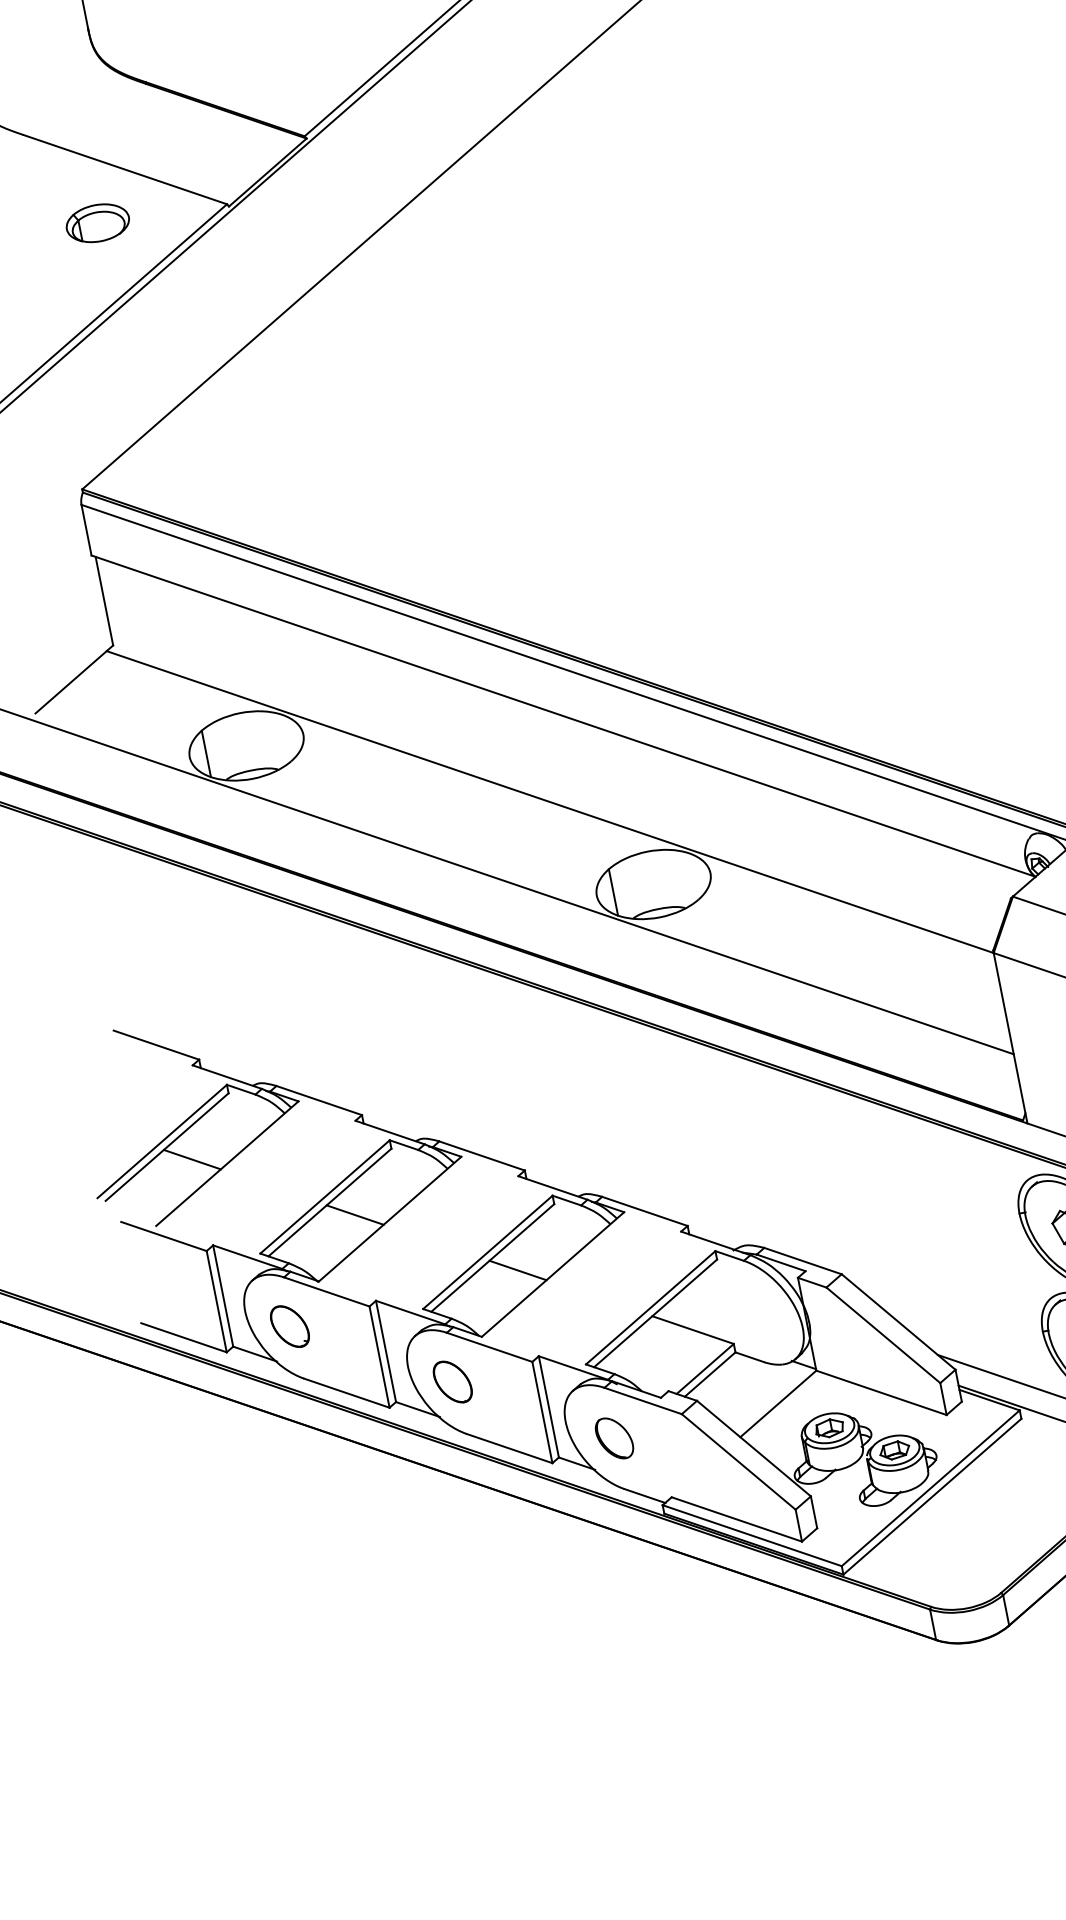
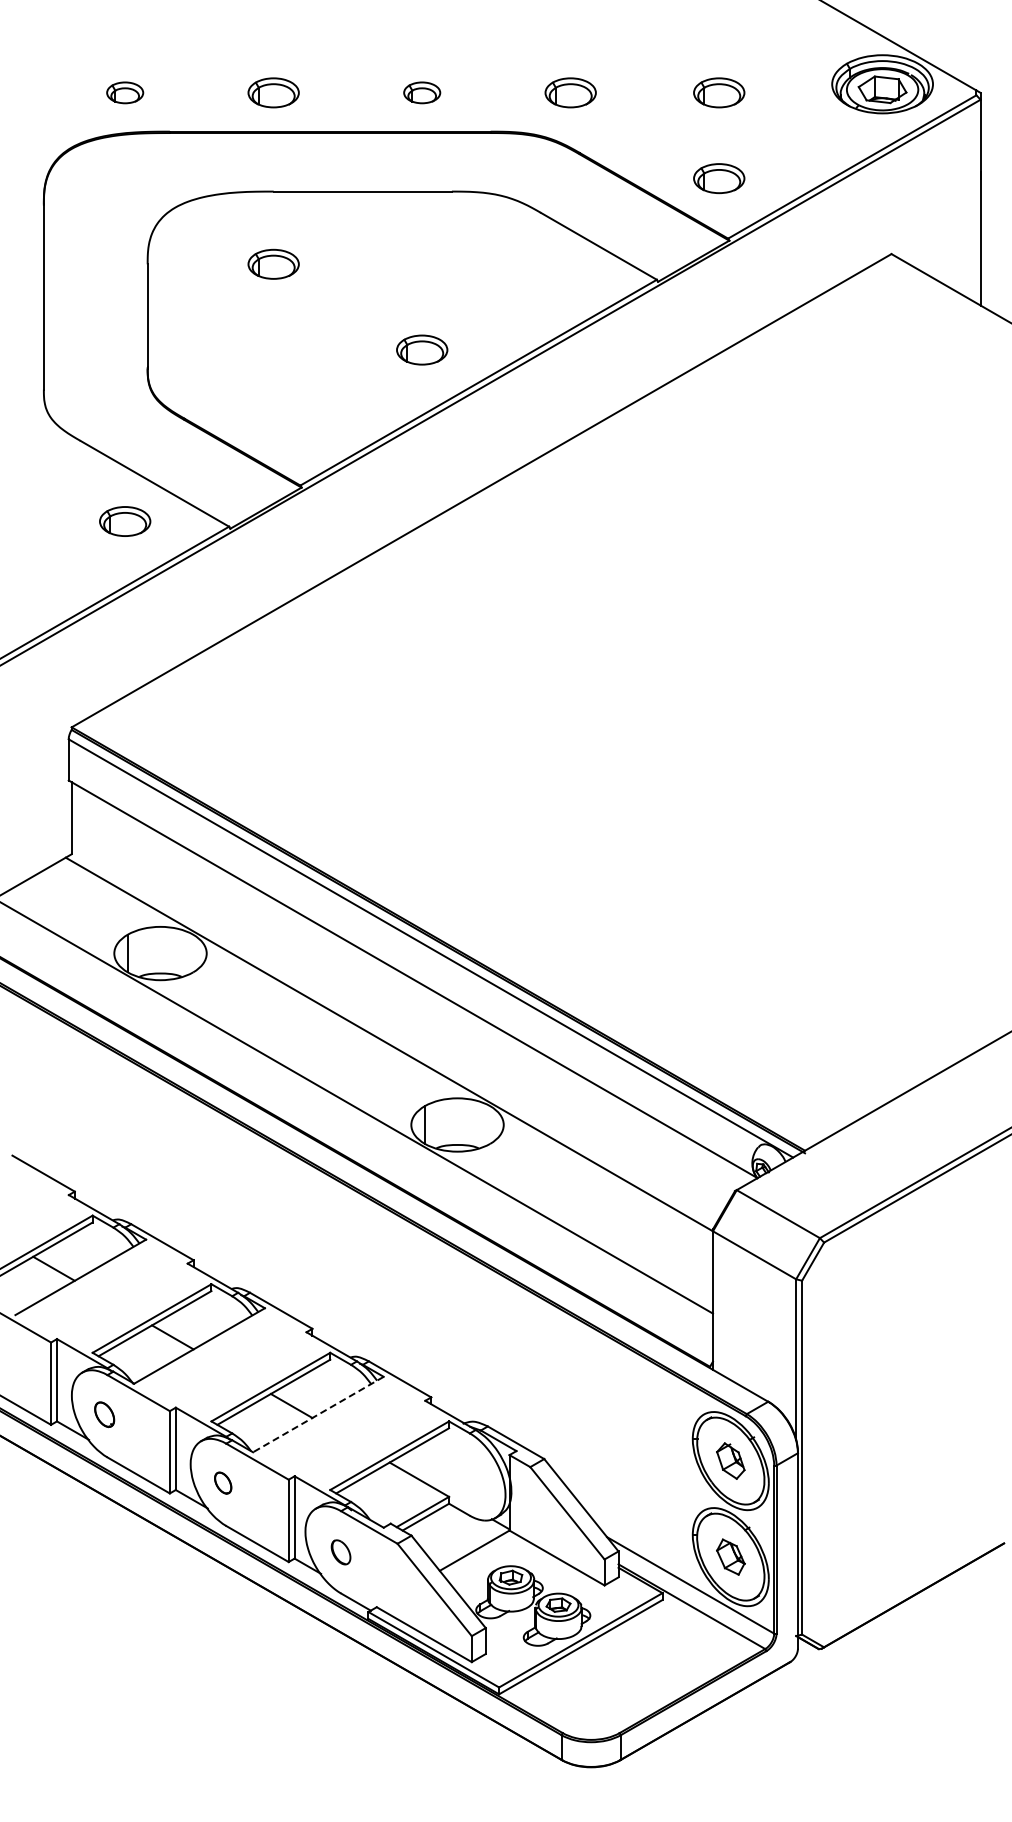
line: (551, 1274) -> (317, 1414), solid -> dashed
part: (289, 1326) -> (104, 1414), size x0.7
part: (451, 1381) -> (222, 1482), size x0.6
part: (613, 1438) -> (340, 1552), size x0.7

